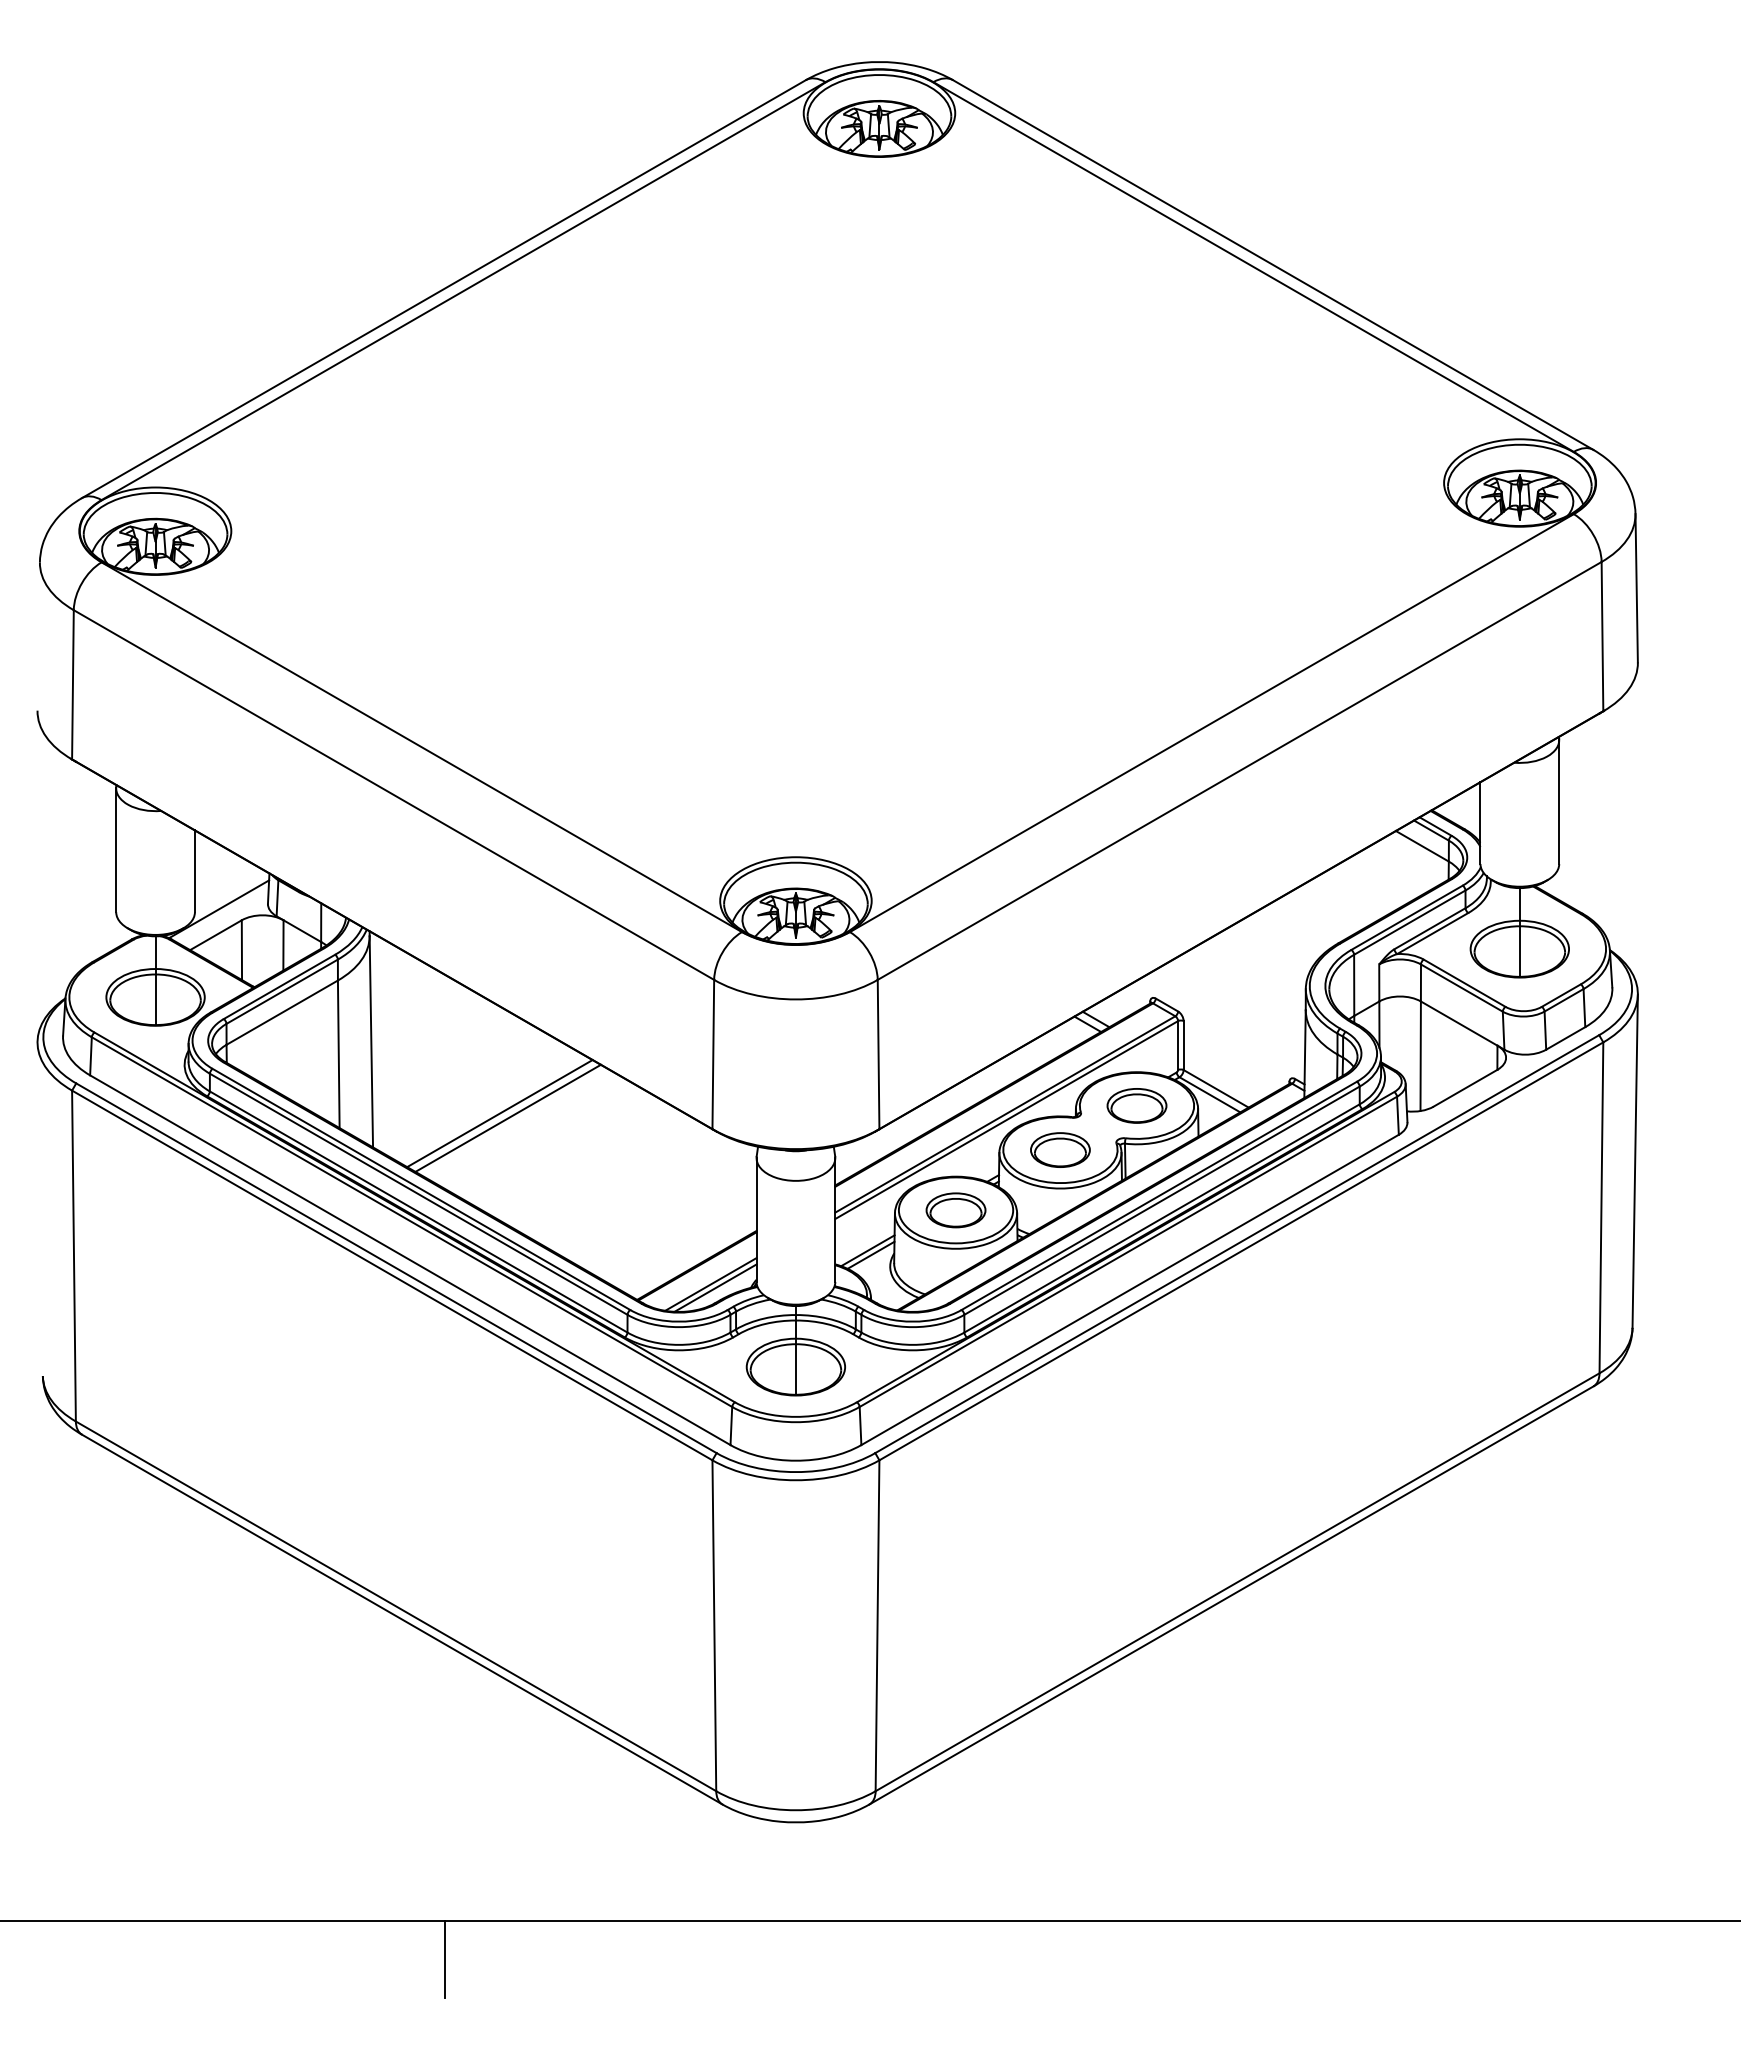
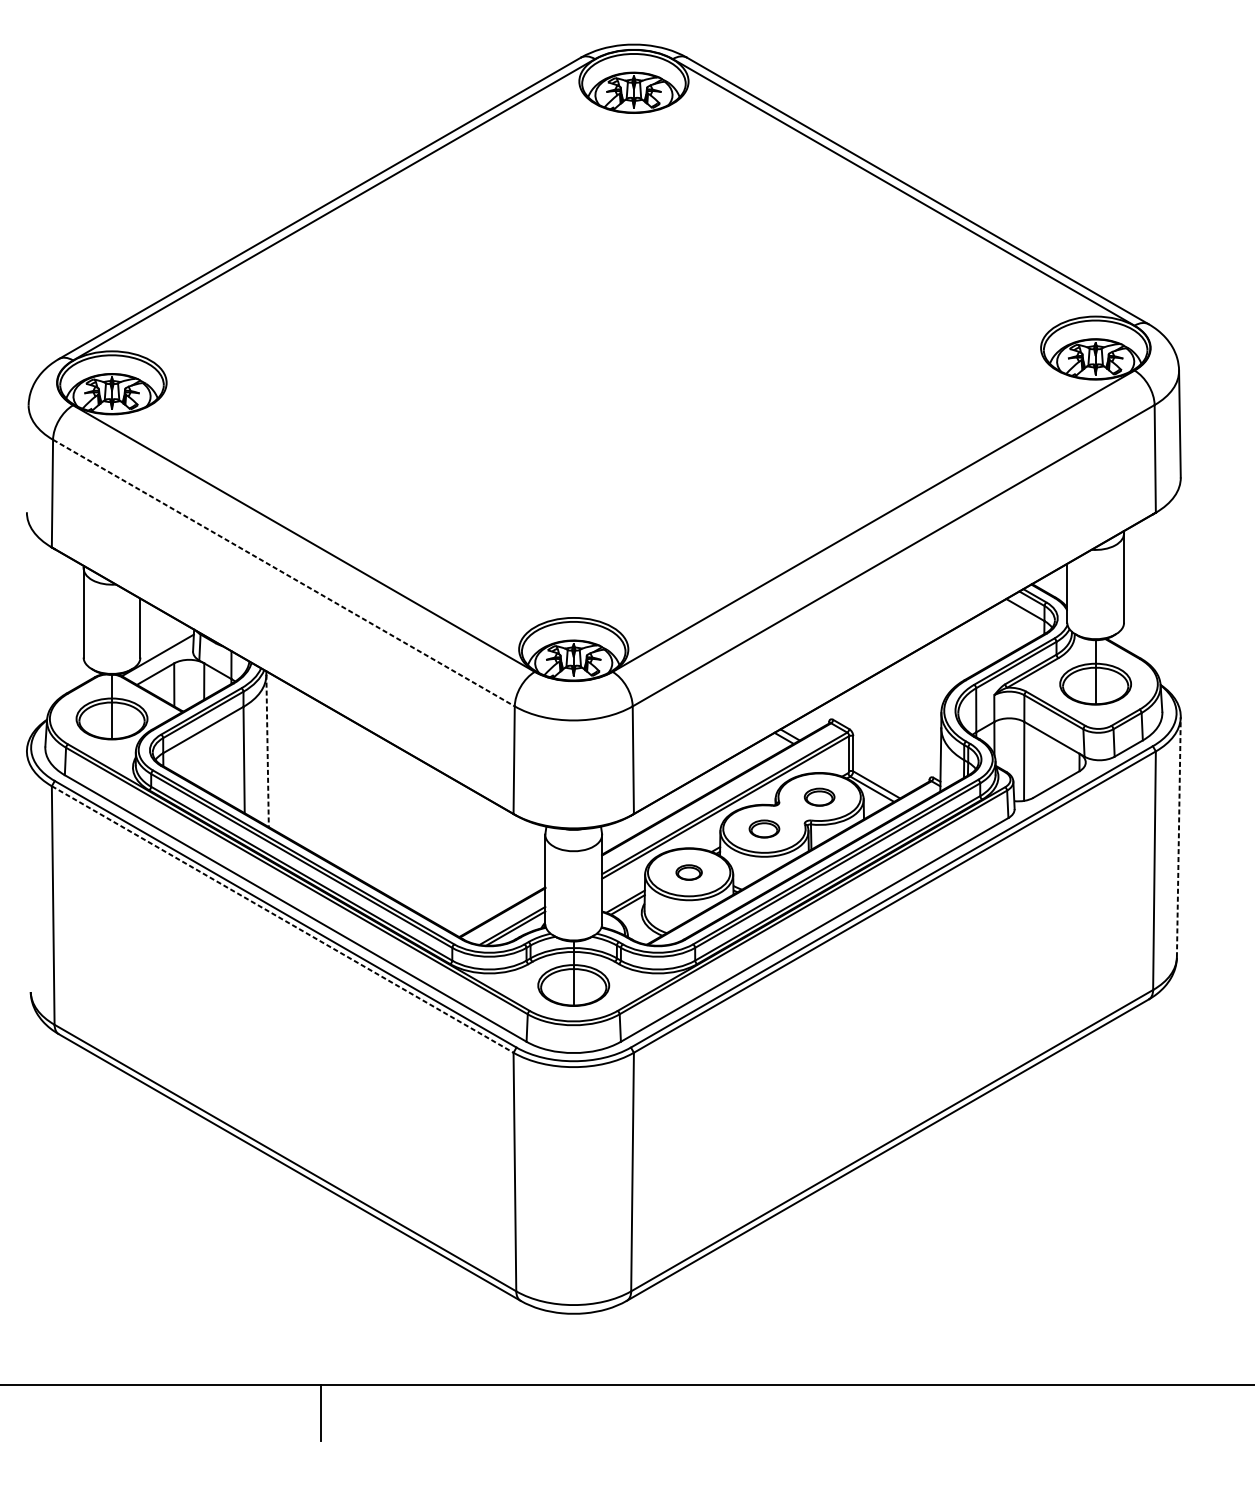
line: (393, 795) -> (283, 573), solid -> dashed
line: (371, 1041) -> (267, 750), solid -> dashed
part: (1136, 1105) -> (819, 796), size x0.7
line: (499, 1113) -> (360, 802), removed
line: (507, 1117) -> (365, 805), removed
part: (1060, 1149) -> (764, 828), size x0.7
line: (1635, 1161) -> (1179, 837), solid -> dashed
part: (955, 1210) -> (688, 872), size x0.6
line: (392, 1275) -> (282, 919), solid -> dashed

